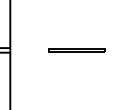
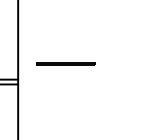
line: (76, 49) -> (65, 63), moved

